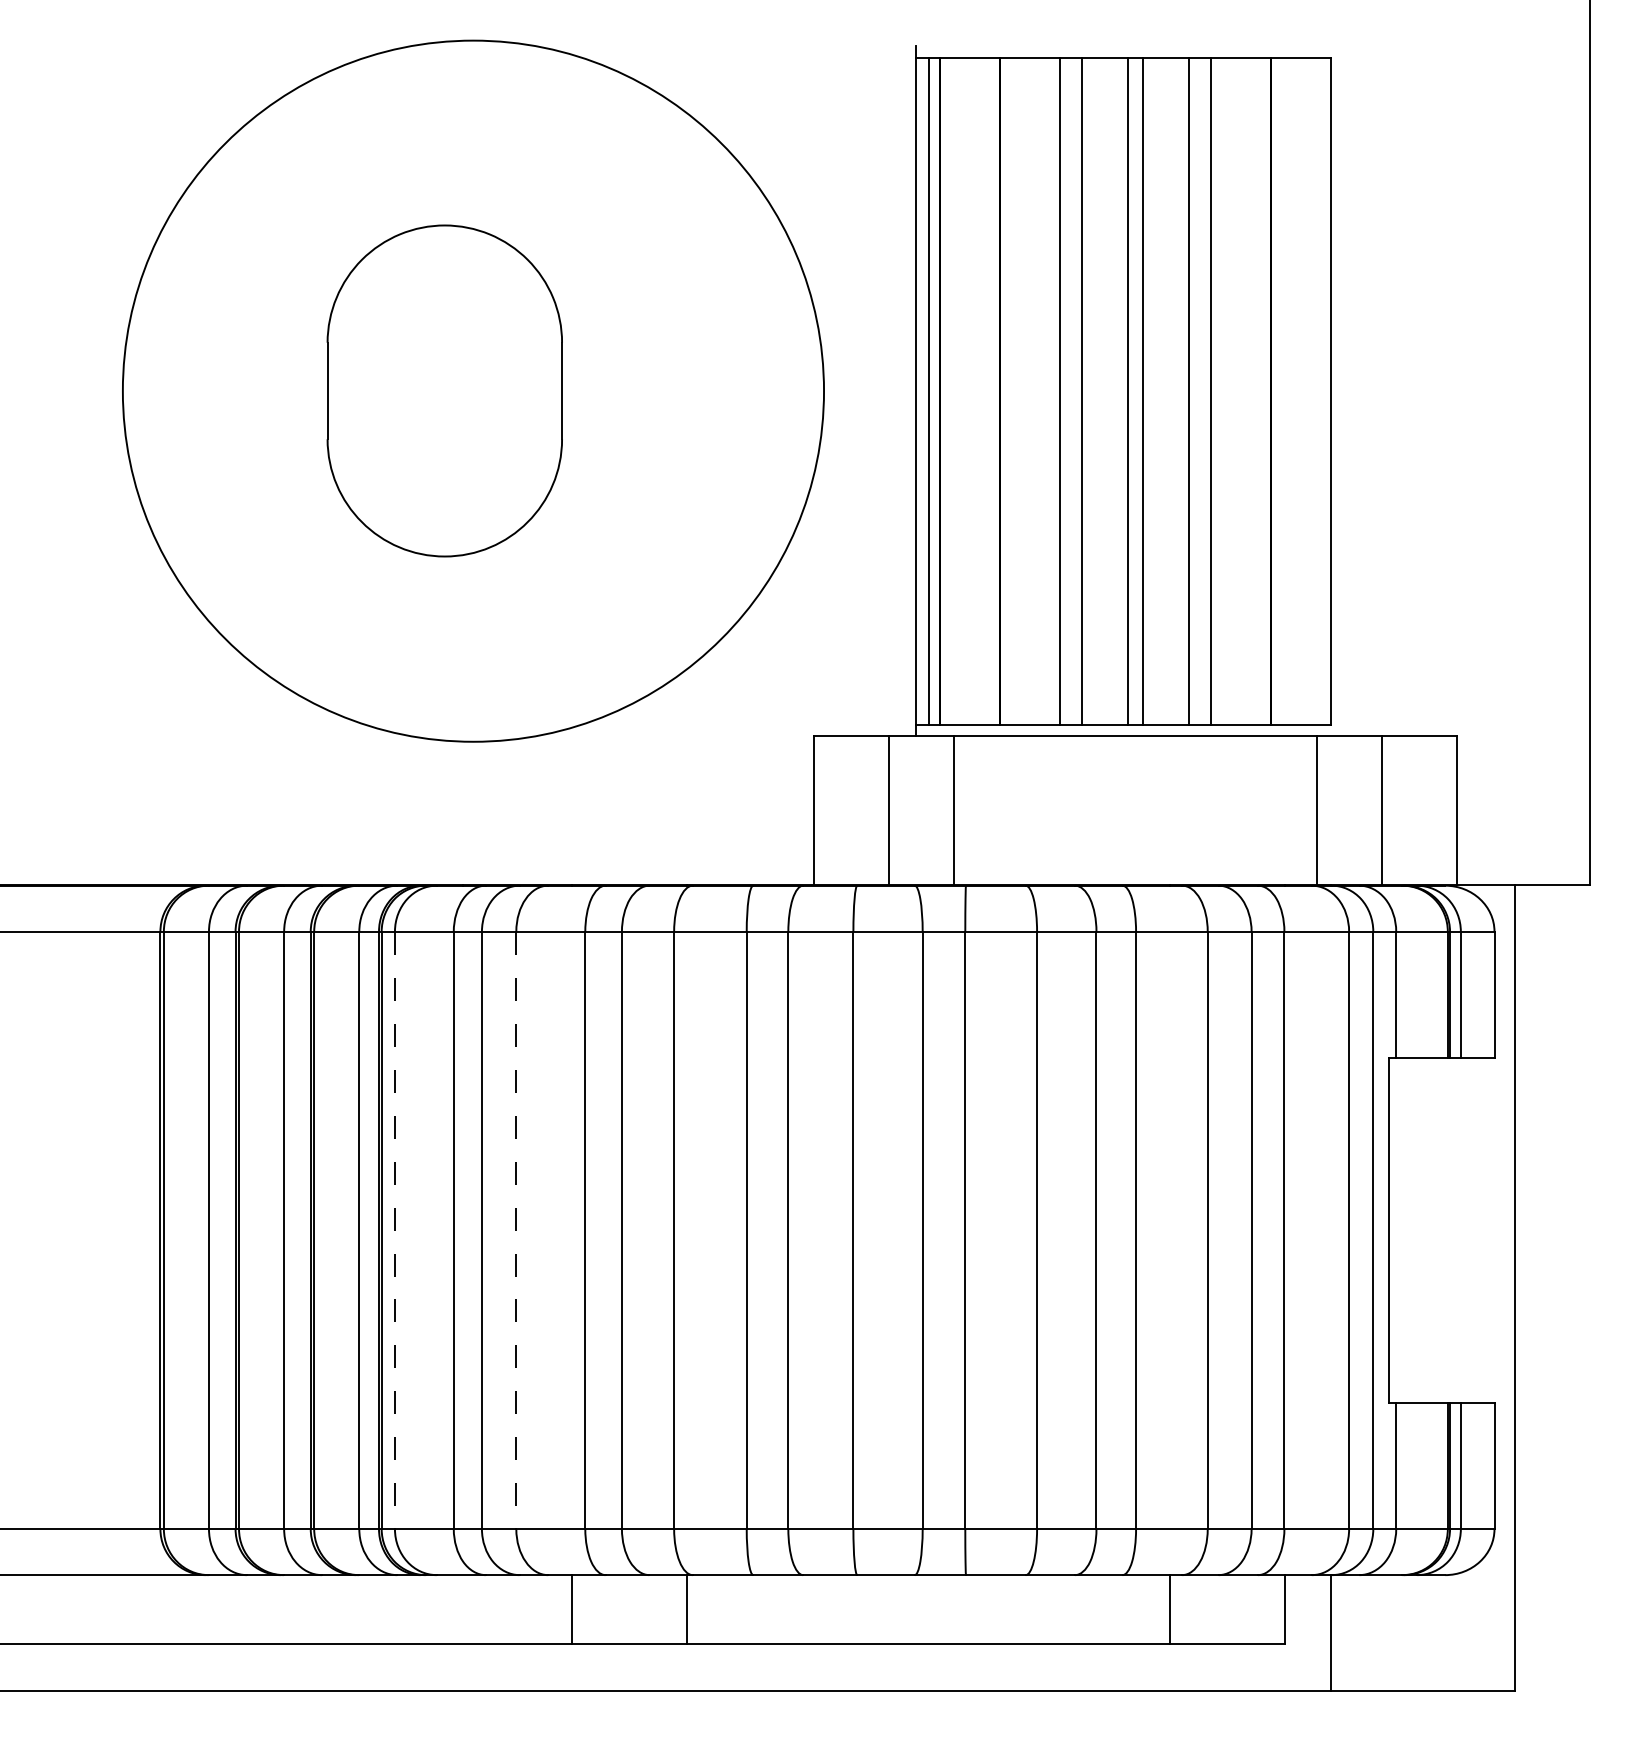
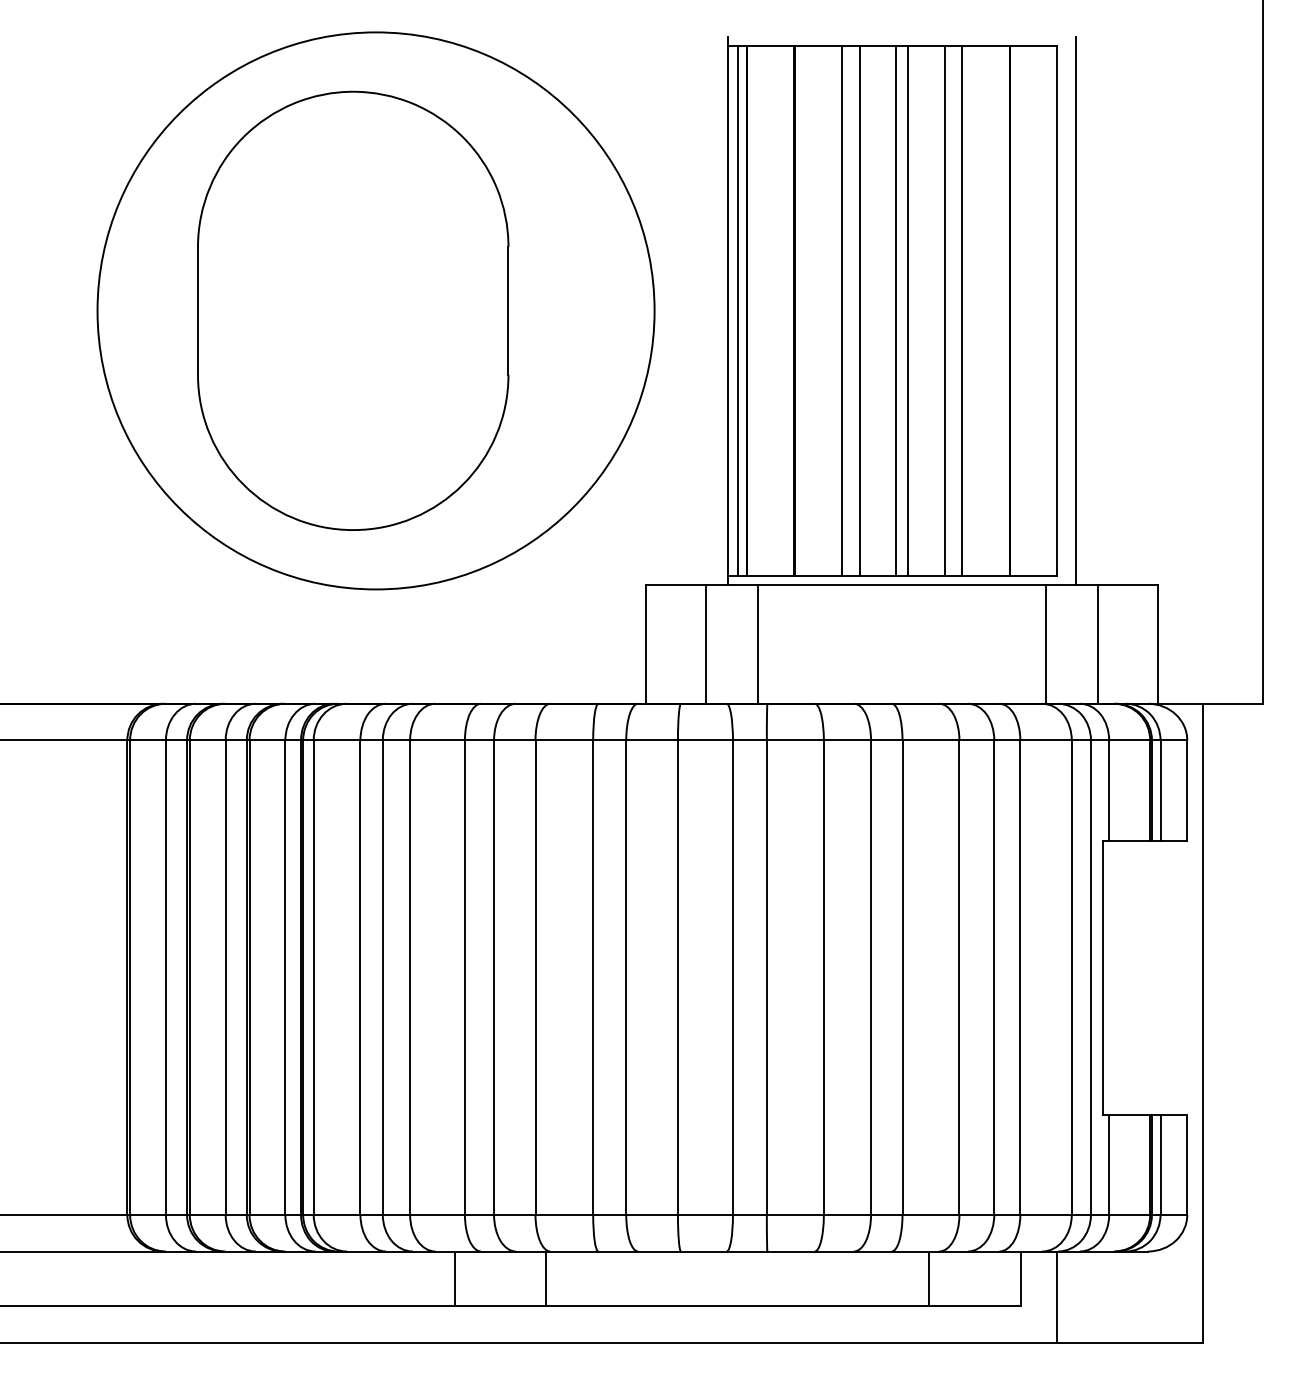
part: (445, 390) -> (353, 310), size x1.67
line: (1355, 390) -> (1076, 310), added
line: (394, 1231) -> (313, 978), dashed -> solid
line: (516, 1231) -> (410, 978), dashed -> solid

